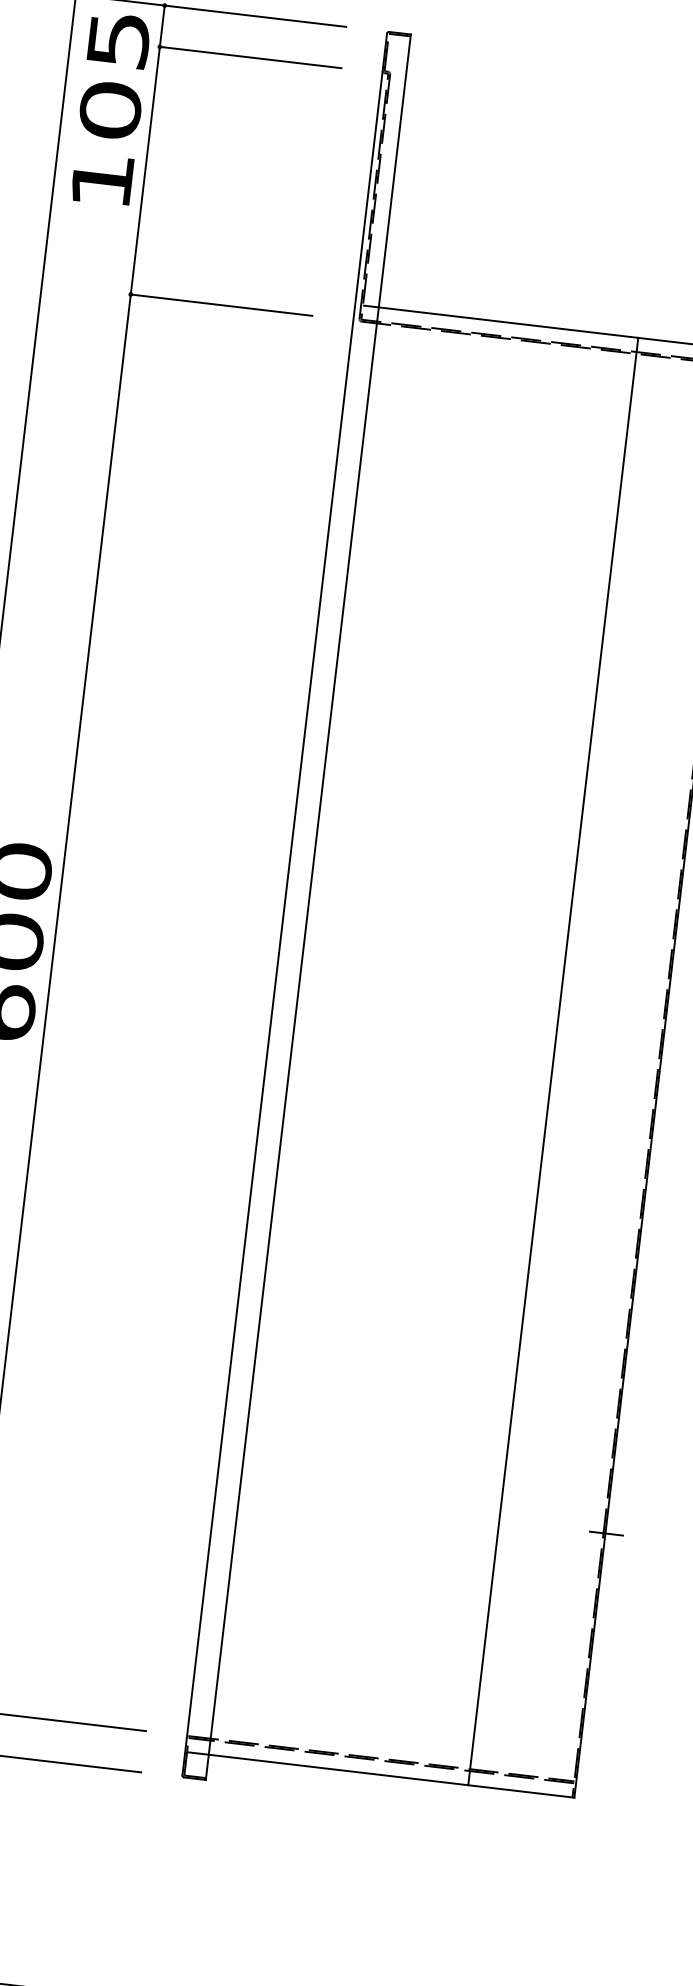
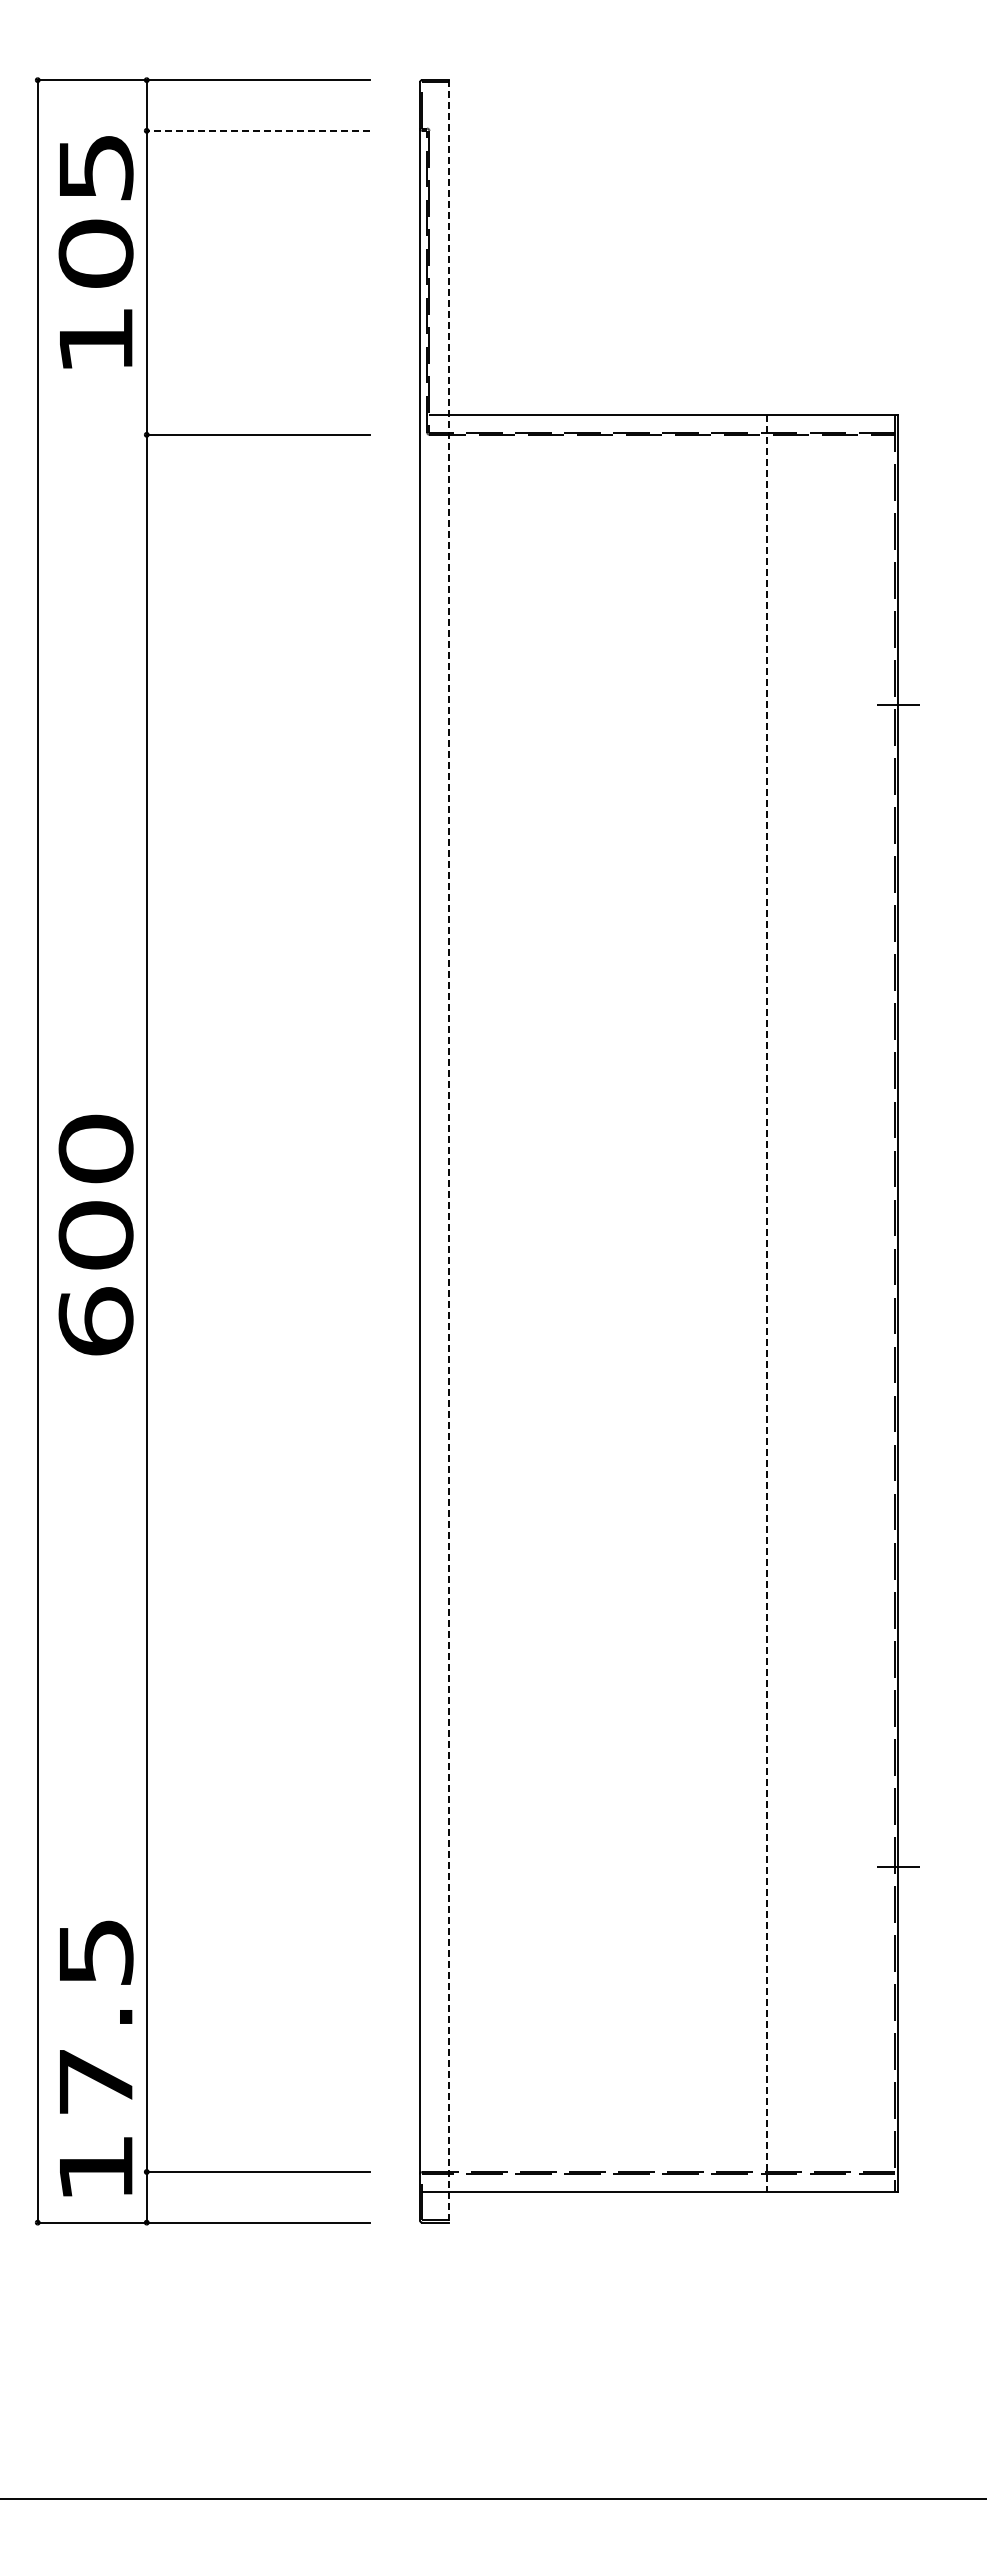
line: (250, 57) -> (257, 130), solid -> dashed
text: (110, 109) -> (95, 252), moved
line: (308, 907) -> (448, 1151), solid -> dashed
line: (553, 1061) -> (767, 1303), solid -> dashed

